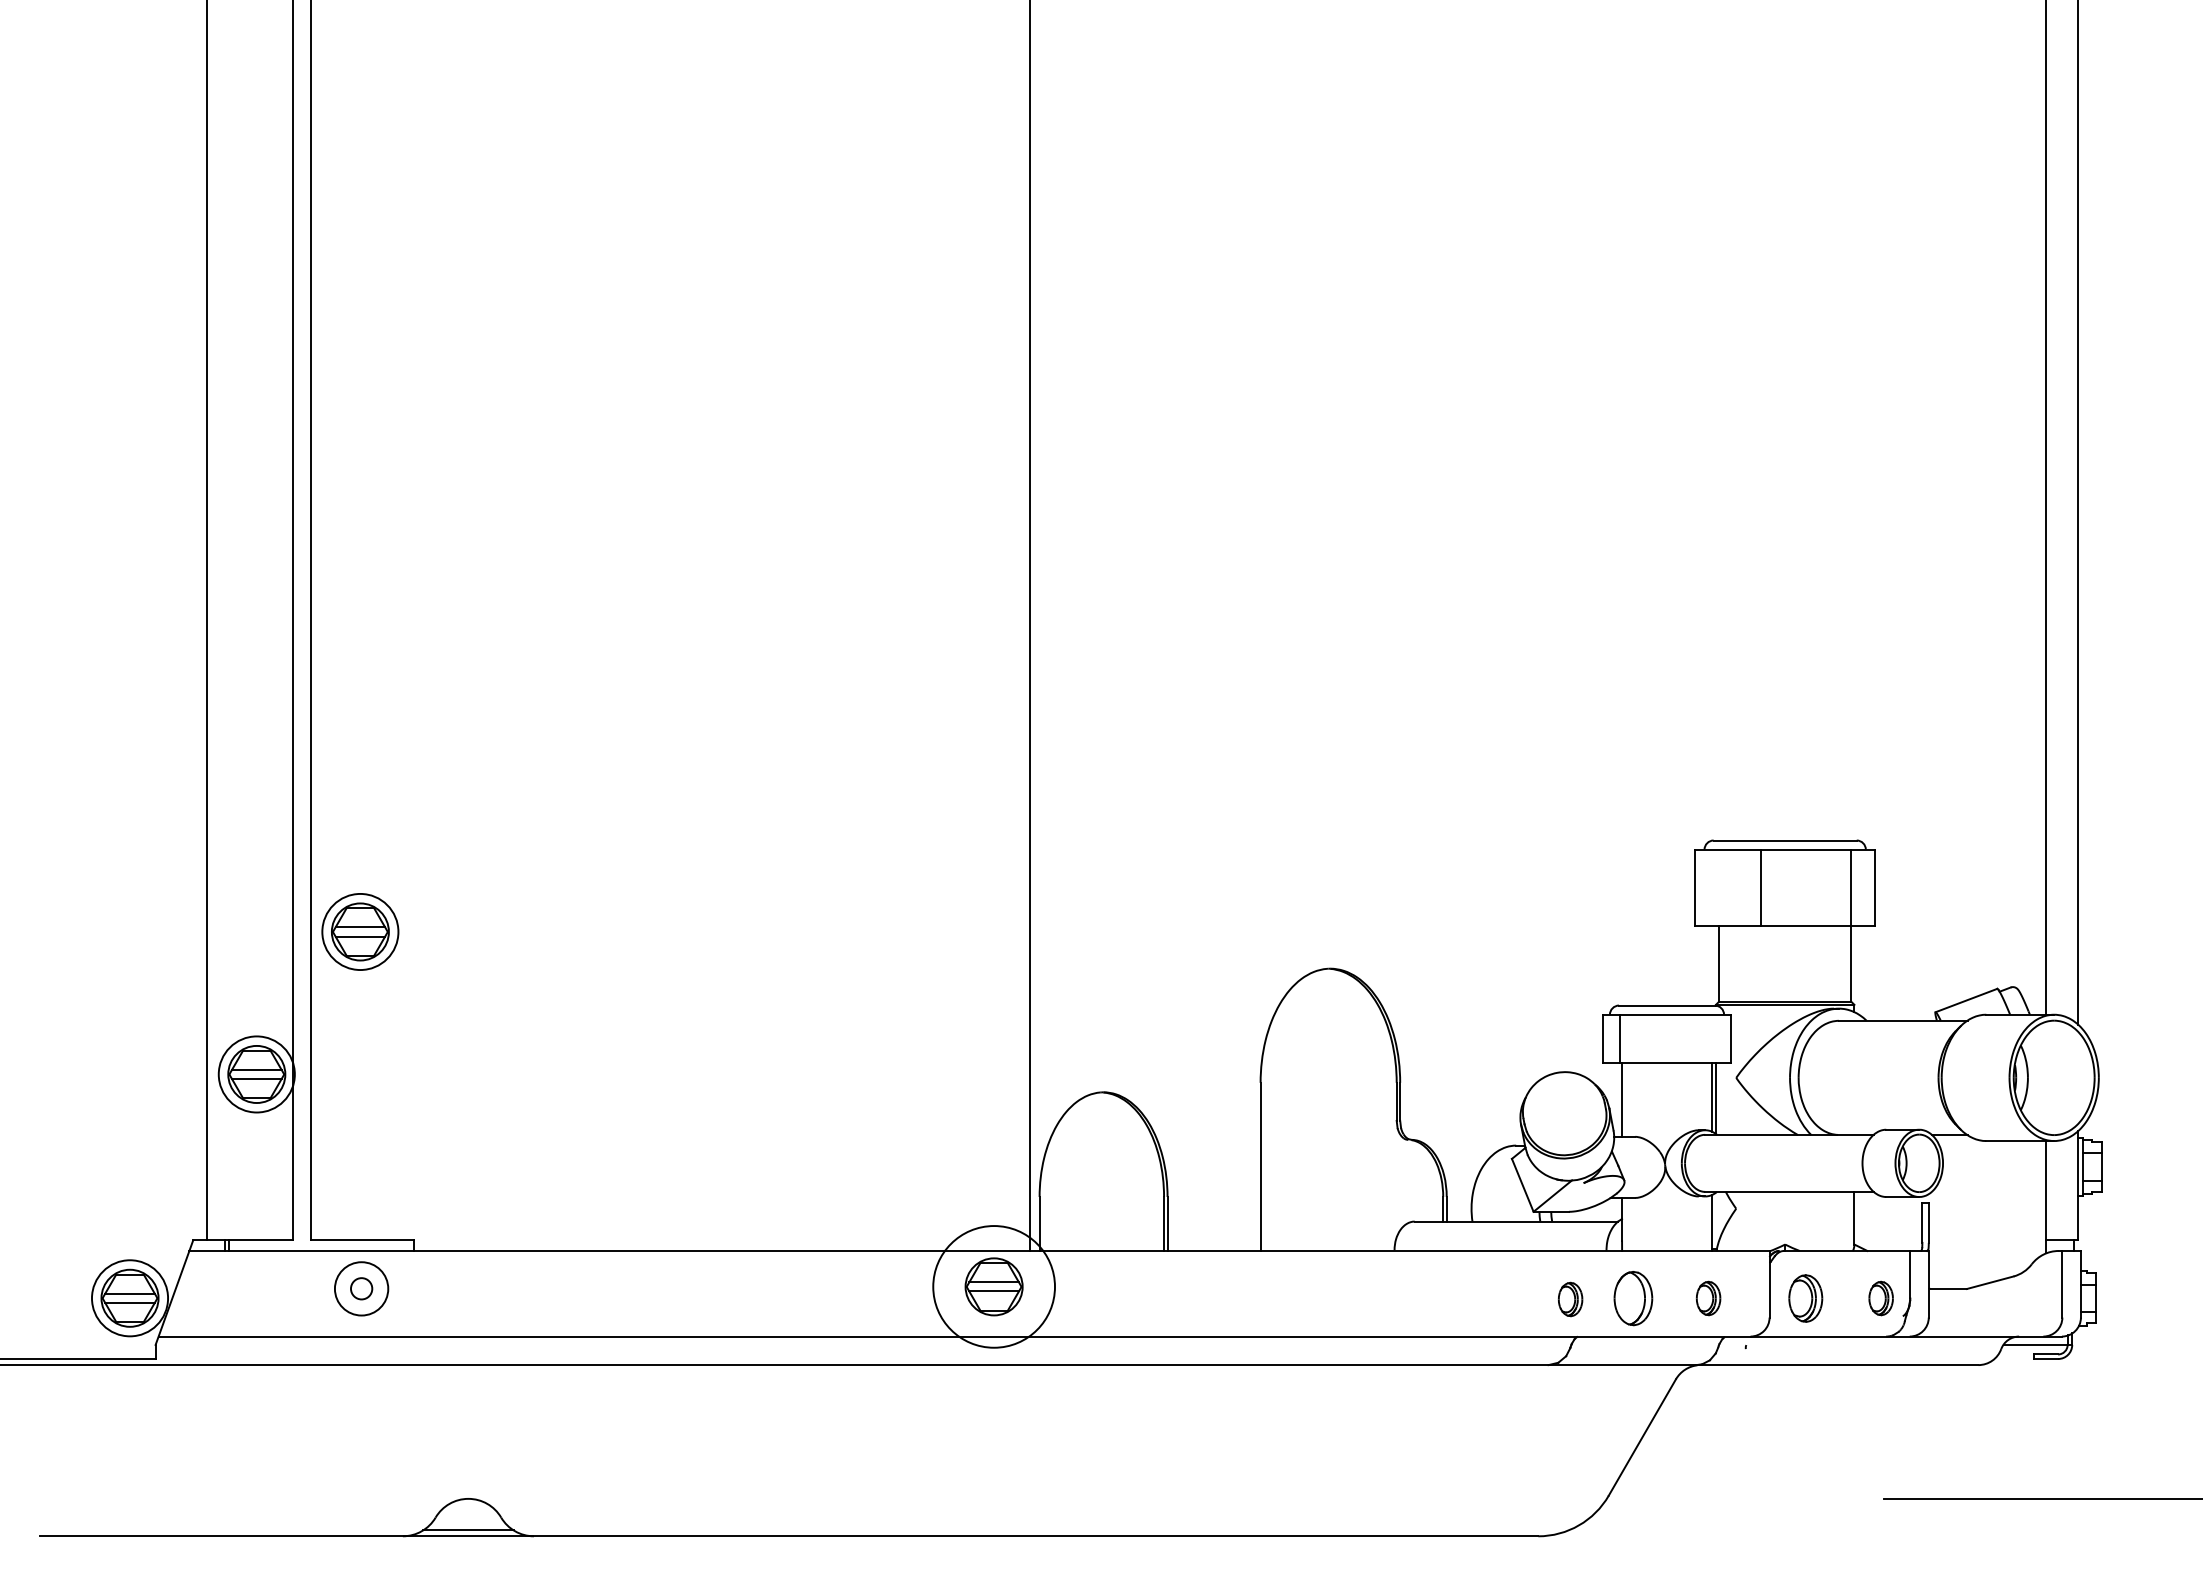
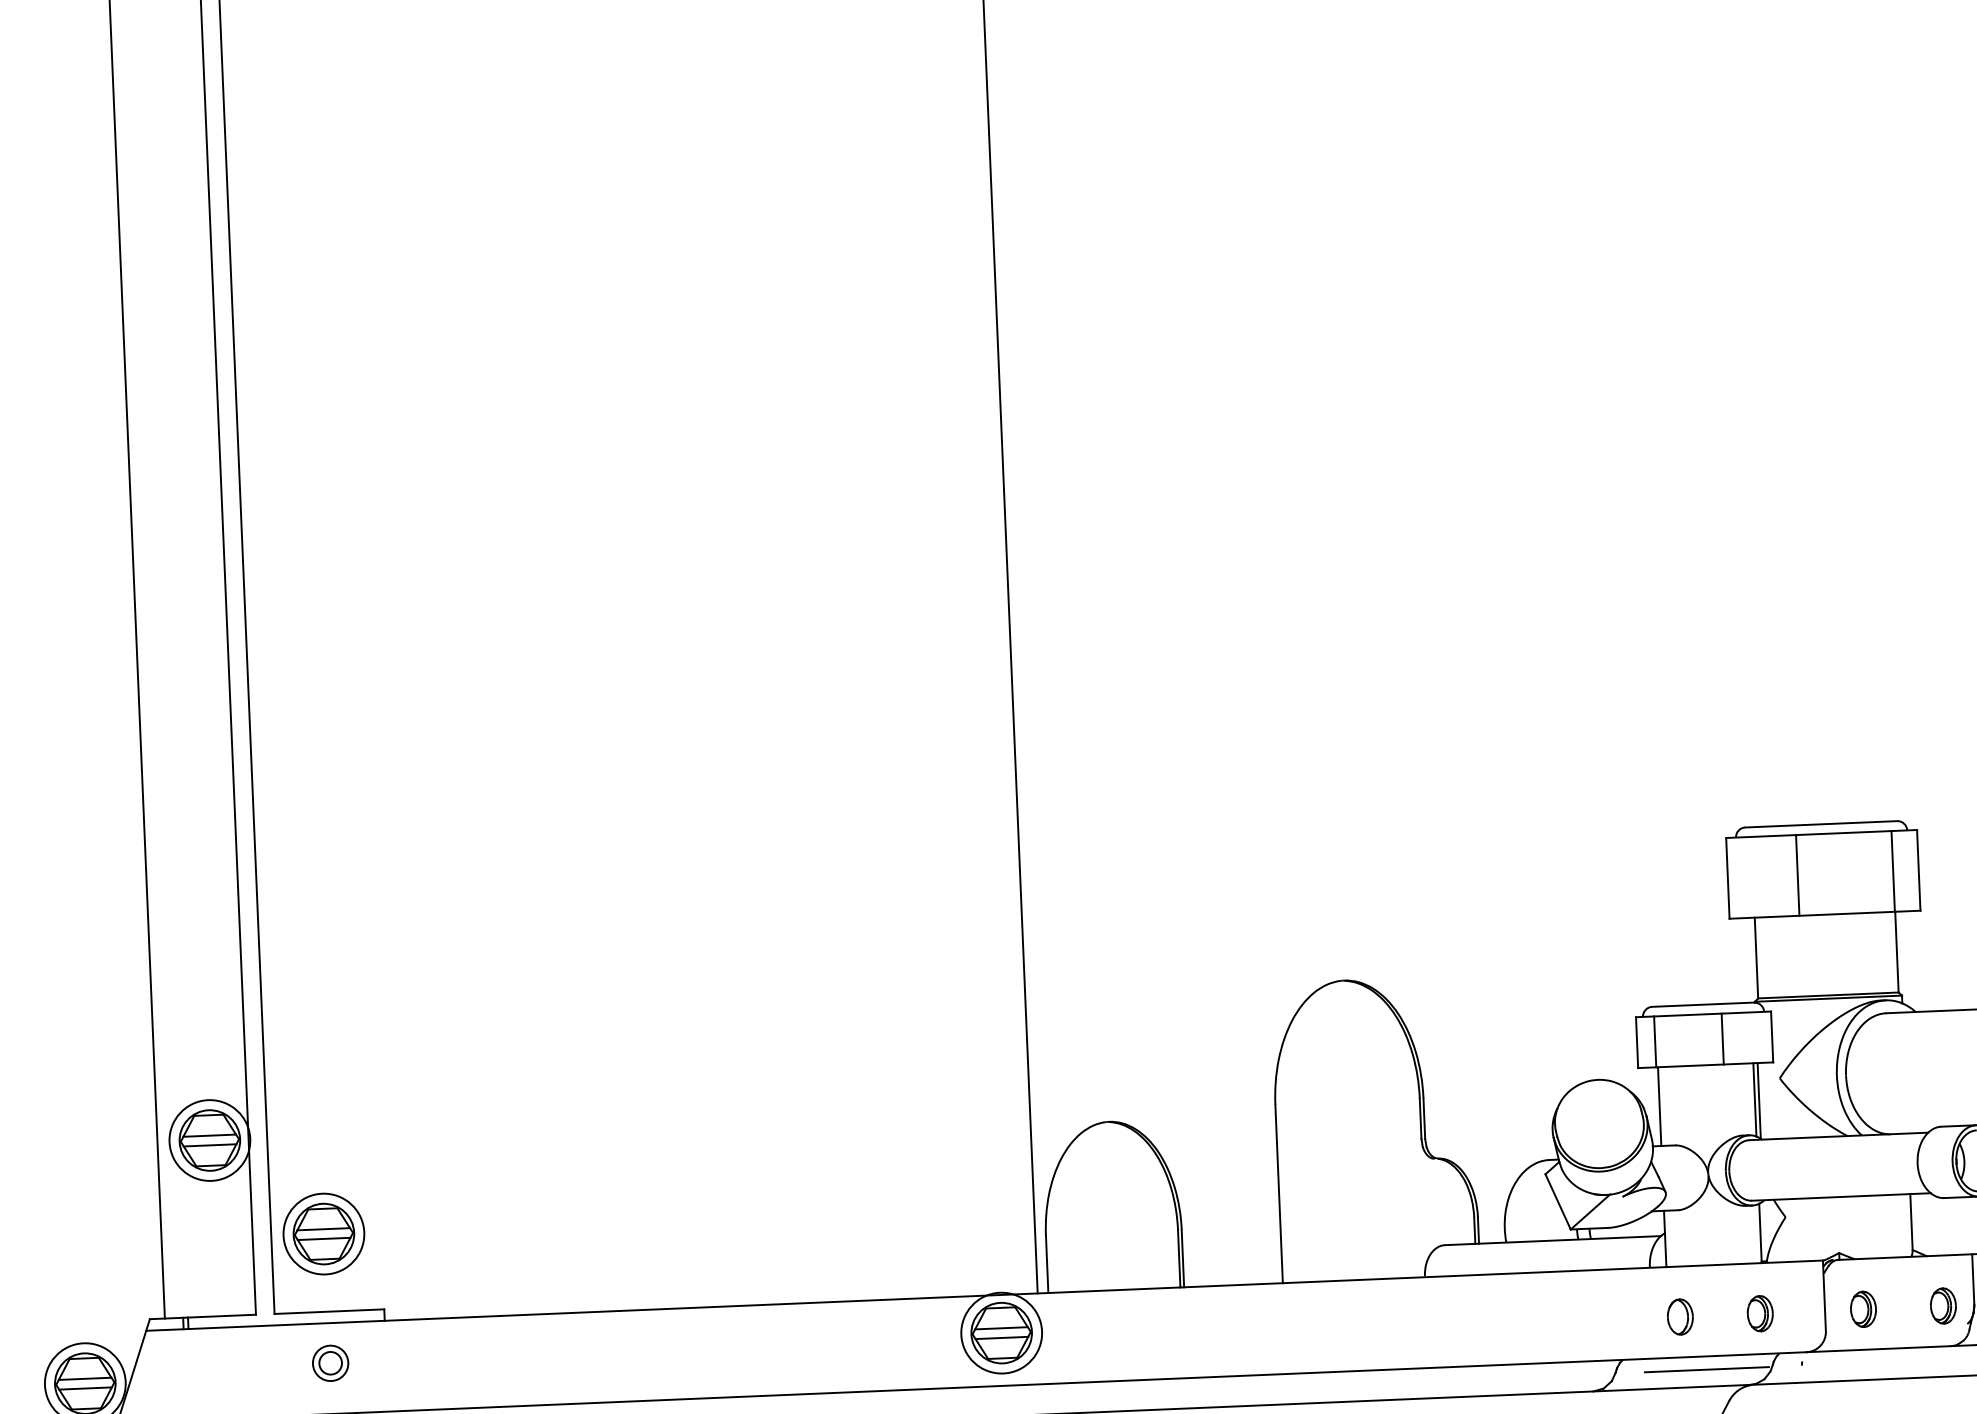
part: (360, 931) -> (324, 1233), moved
line: (1684, 1038) -> (1723, 1038), added
circle: (994, 1286) -> (1002, 1332), size x0.62
circle: (361, 1288) -> (330, 1362), size x0.62
part: (1632, 1298) -> (1679, 1317), size x0.62
part: (1805, 1298) -> (1863, 1309), size x0.71
part: (1570, 1299) -> (1613, 1320), removed
line: (1655, 1349) -> (1706, 1370), added

